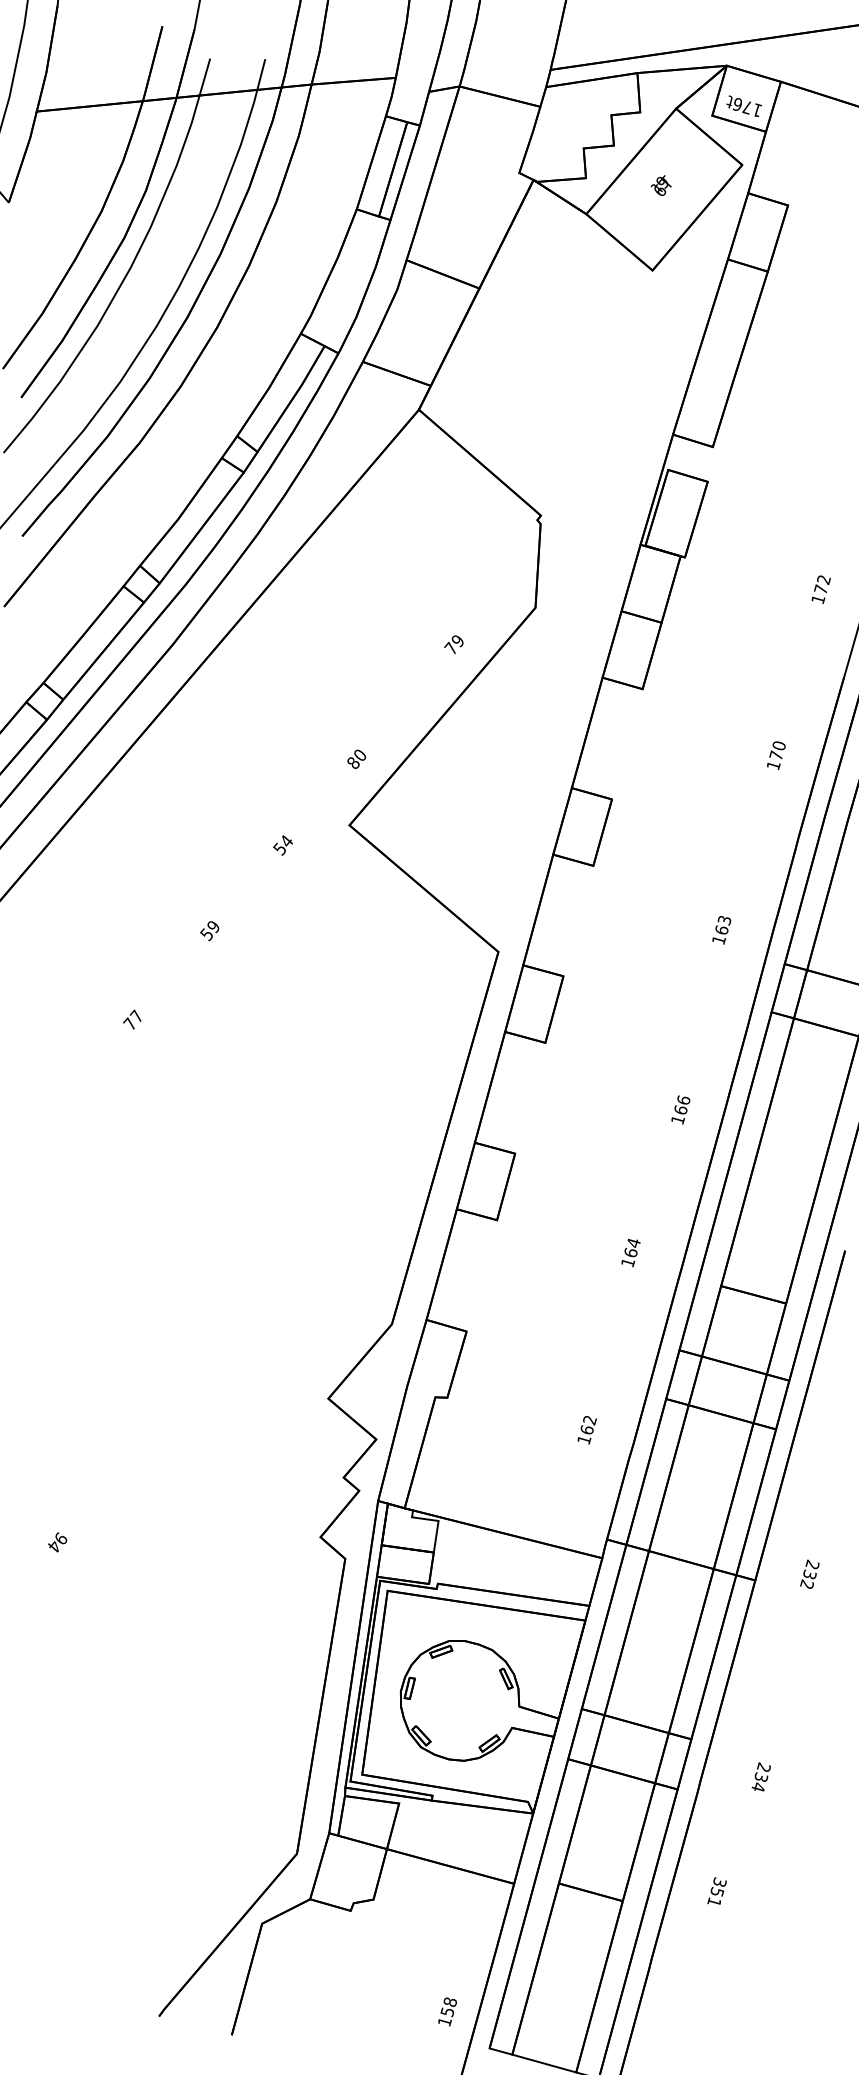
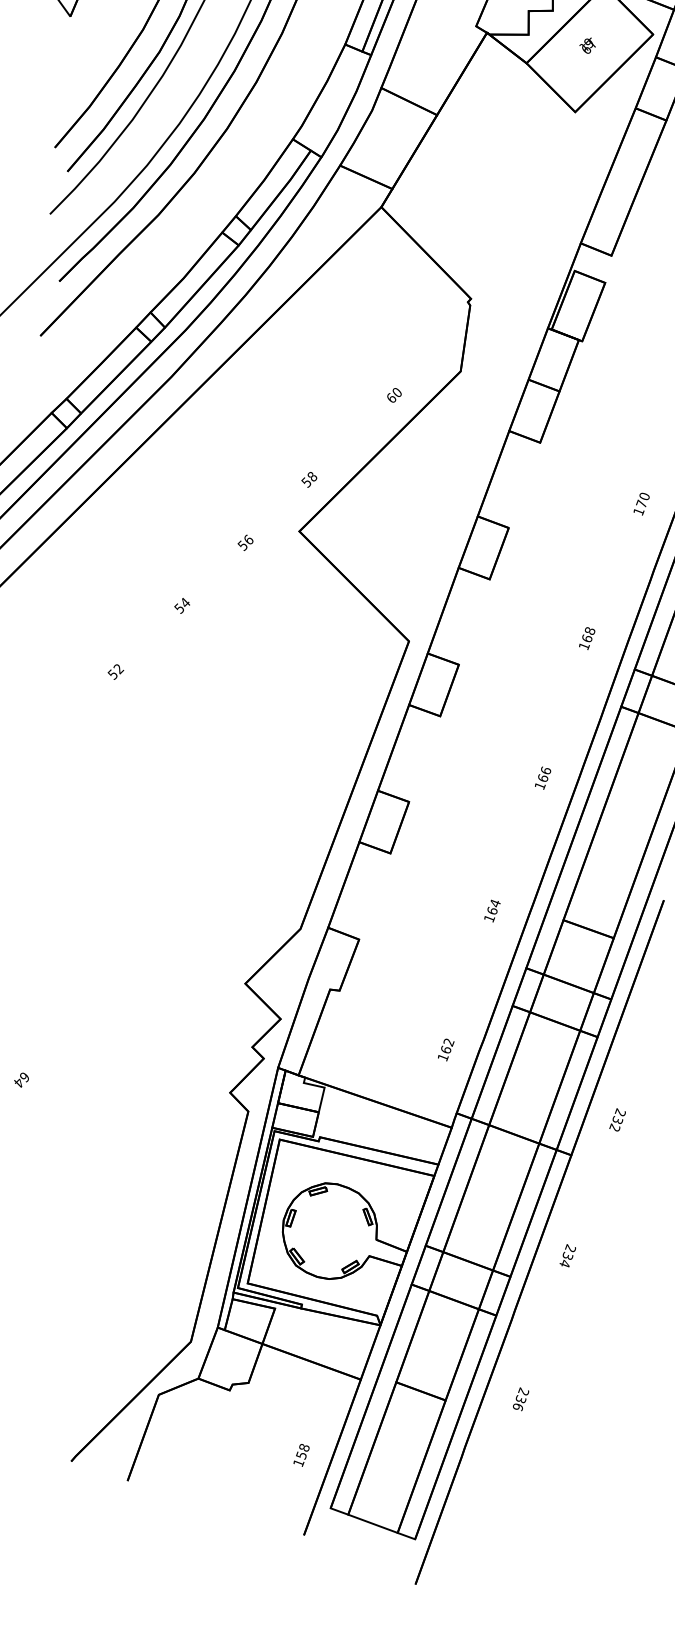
text: (453, 645) -> (393, 395), 79 -> 60
text: (356, 759) -> (309, 479), 80 -> 58
text: (287, 840) -> (249, 539), 54 -> 56
text: (724, 920) -> (589, 631), 163 -> 168
text: (213, 926) -> (185, 602), 59 -> 54
text: (133, 1019) -> (115, 671), 77 -> 52
text: (630, 1253) -> (492, 911), moved
text: (586, 1430) -> (445, 1050), moved
text: (60, 1538) -> (24, 1076), 94 -> 64
text: (809, 1573) -> (617, 1119), moved
text: (760, 1776) -> (567, 1255), moved
text: (716, 1891) -> (520, 1398), 351 -> 236
text: (447, 2011) -> (301, 1454), moved

